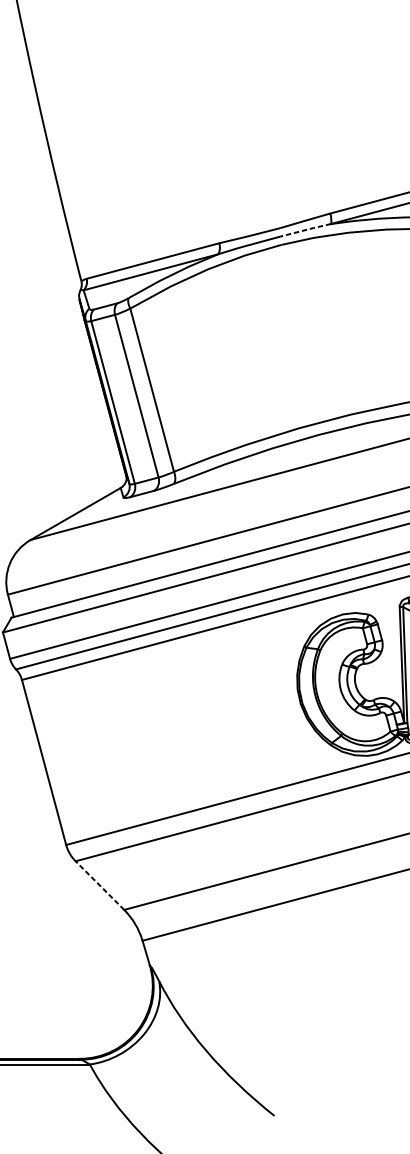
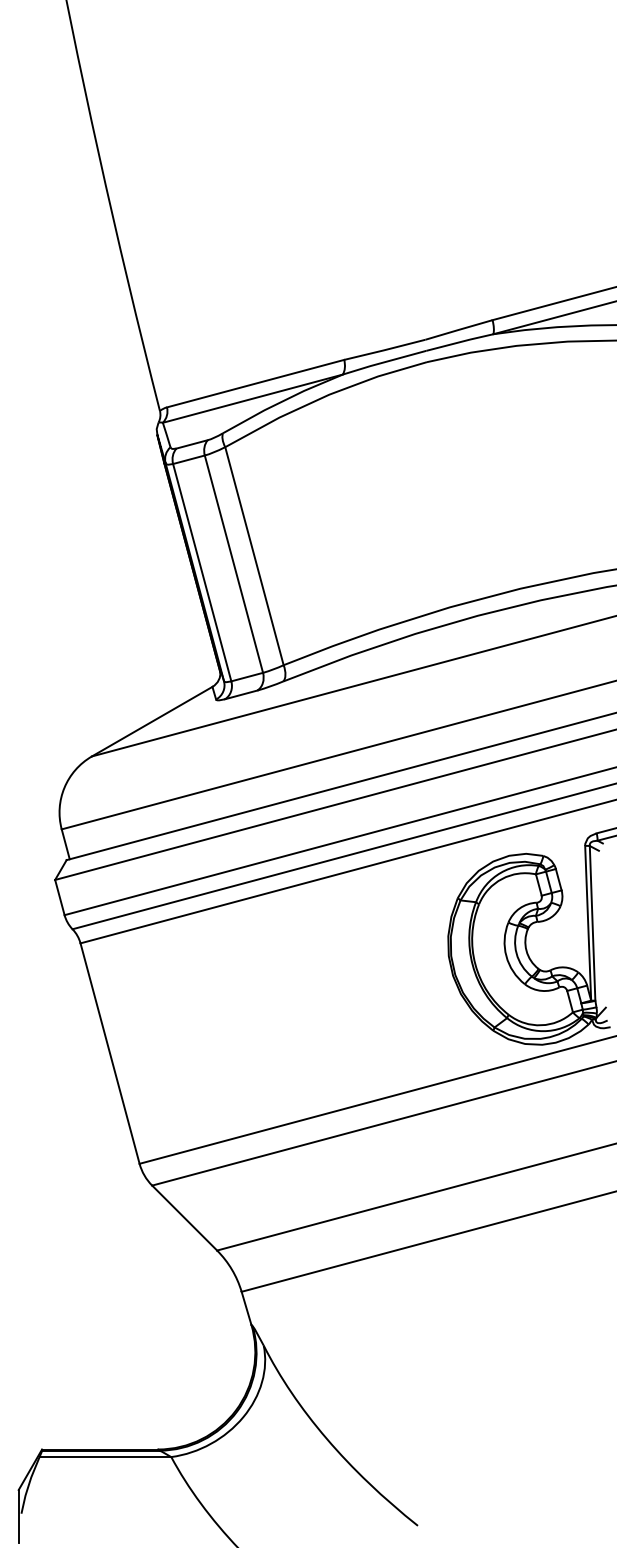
line: (305, 230) -> (459, 342), dashed -> solid
line: (99, 885) -> (184, 1218), dashed -> solid

